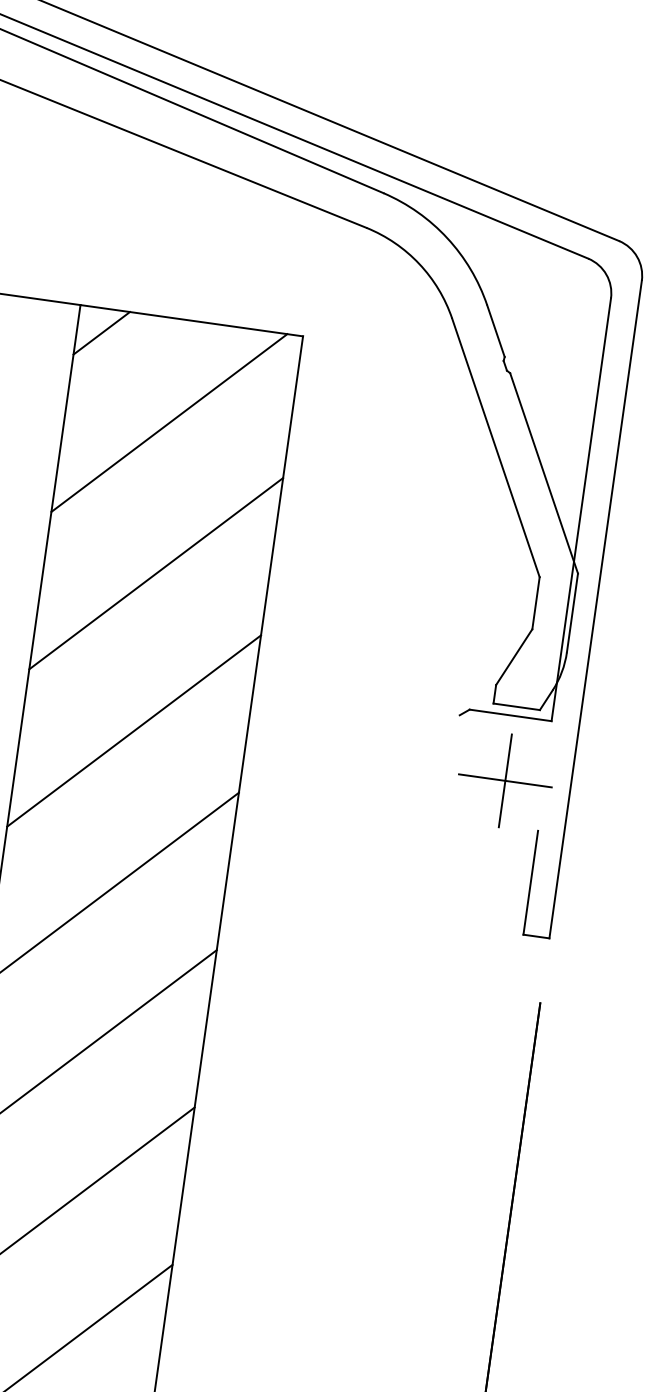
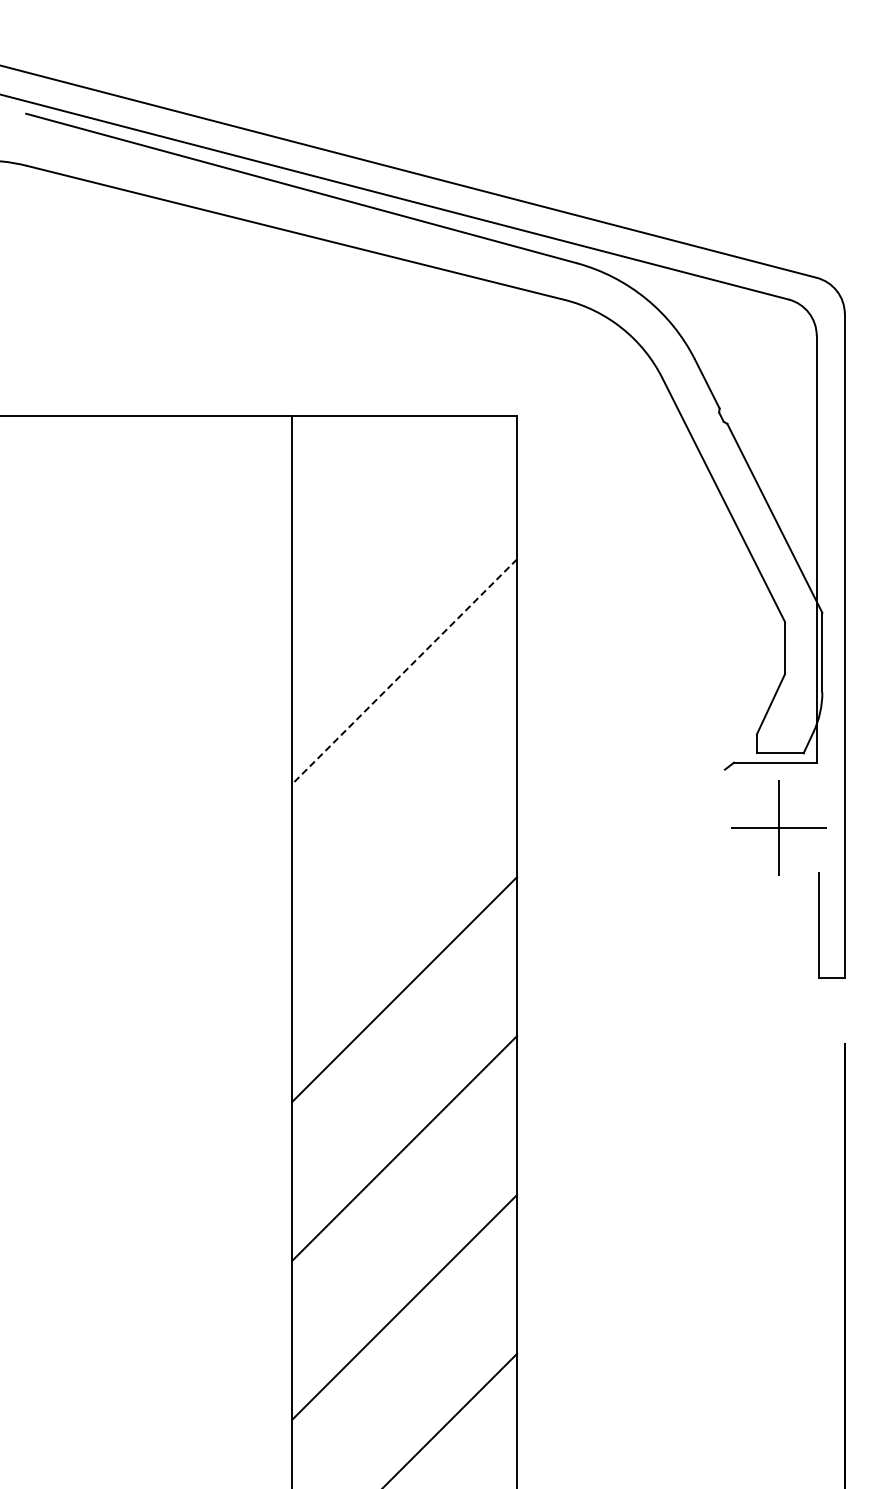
line: (101, 333) -> (317, 441), removed
line: (169, 422) -> (396, 520), removed
line: (156, 573) -> (404, 671), solid -> dashed
line: (133, 730) -> (404, 830), removed

